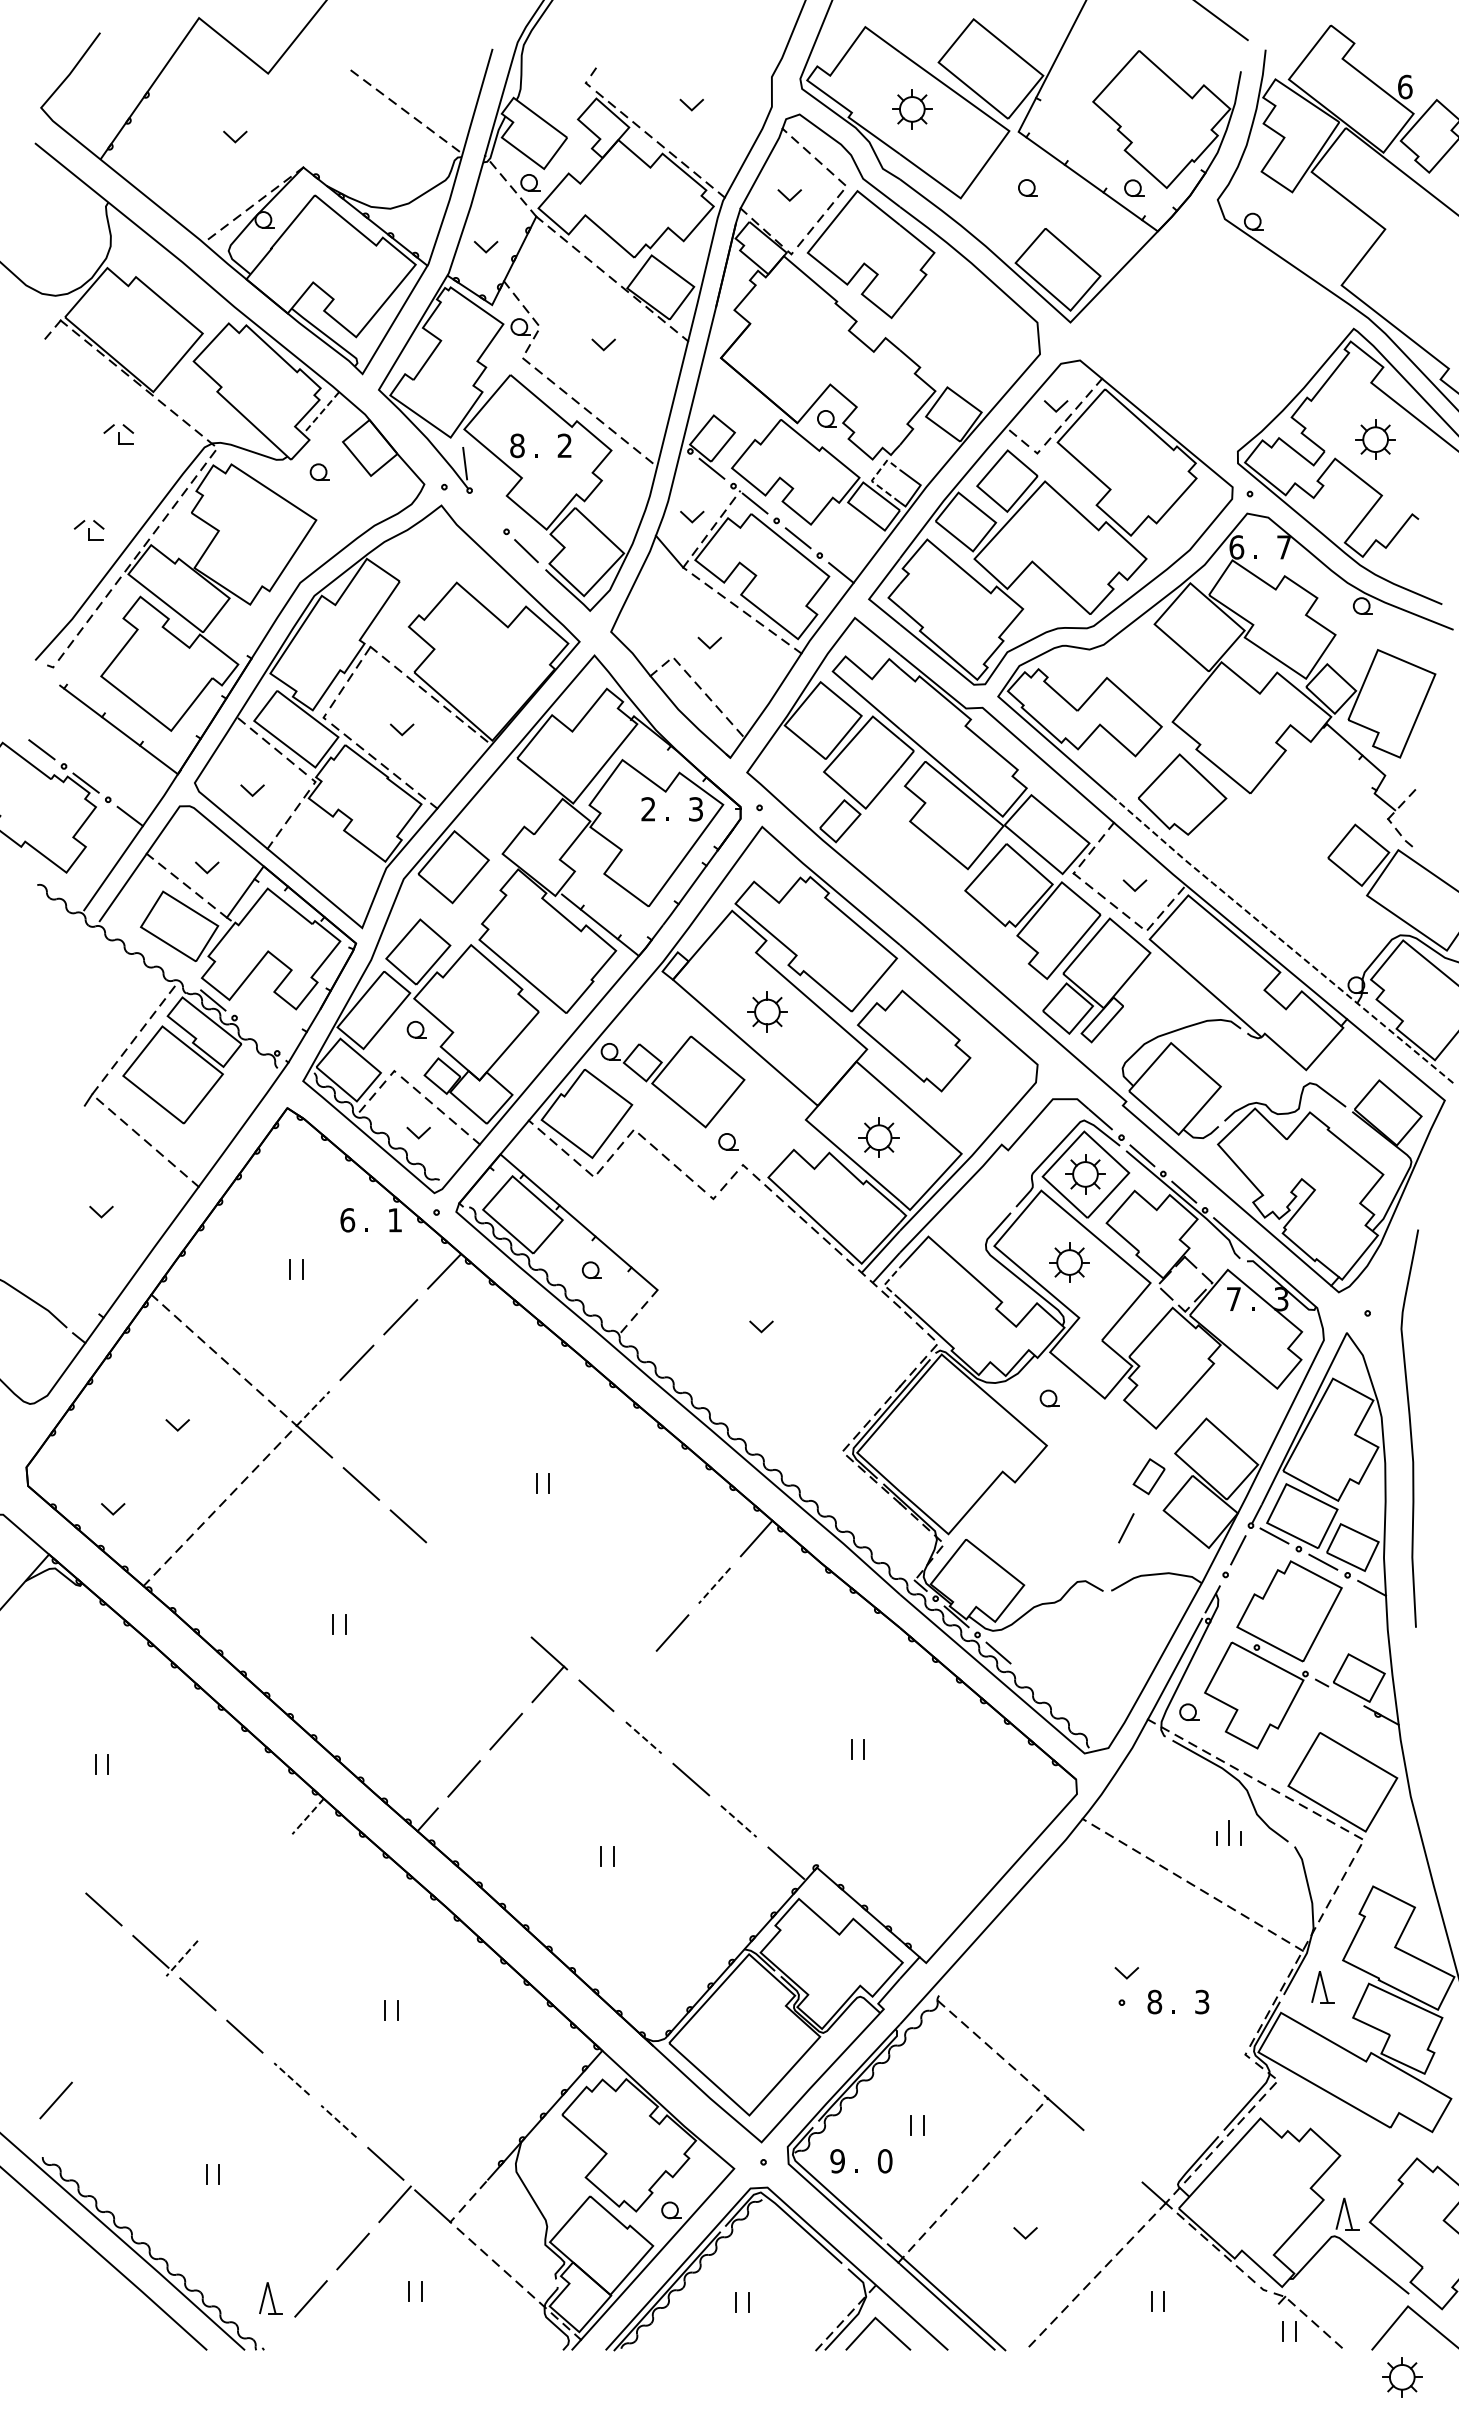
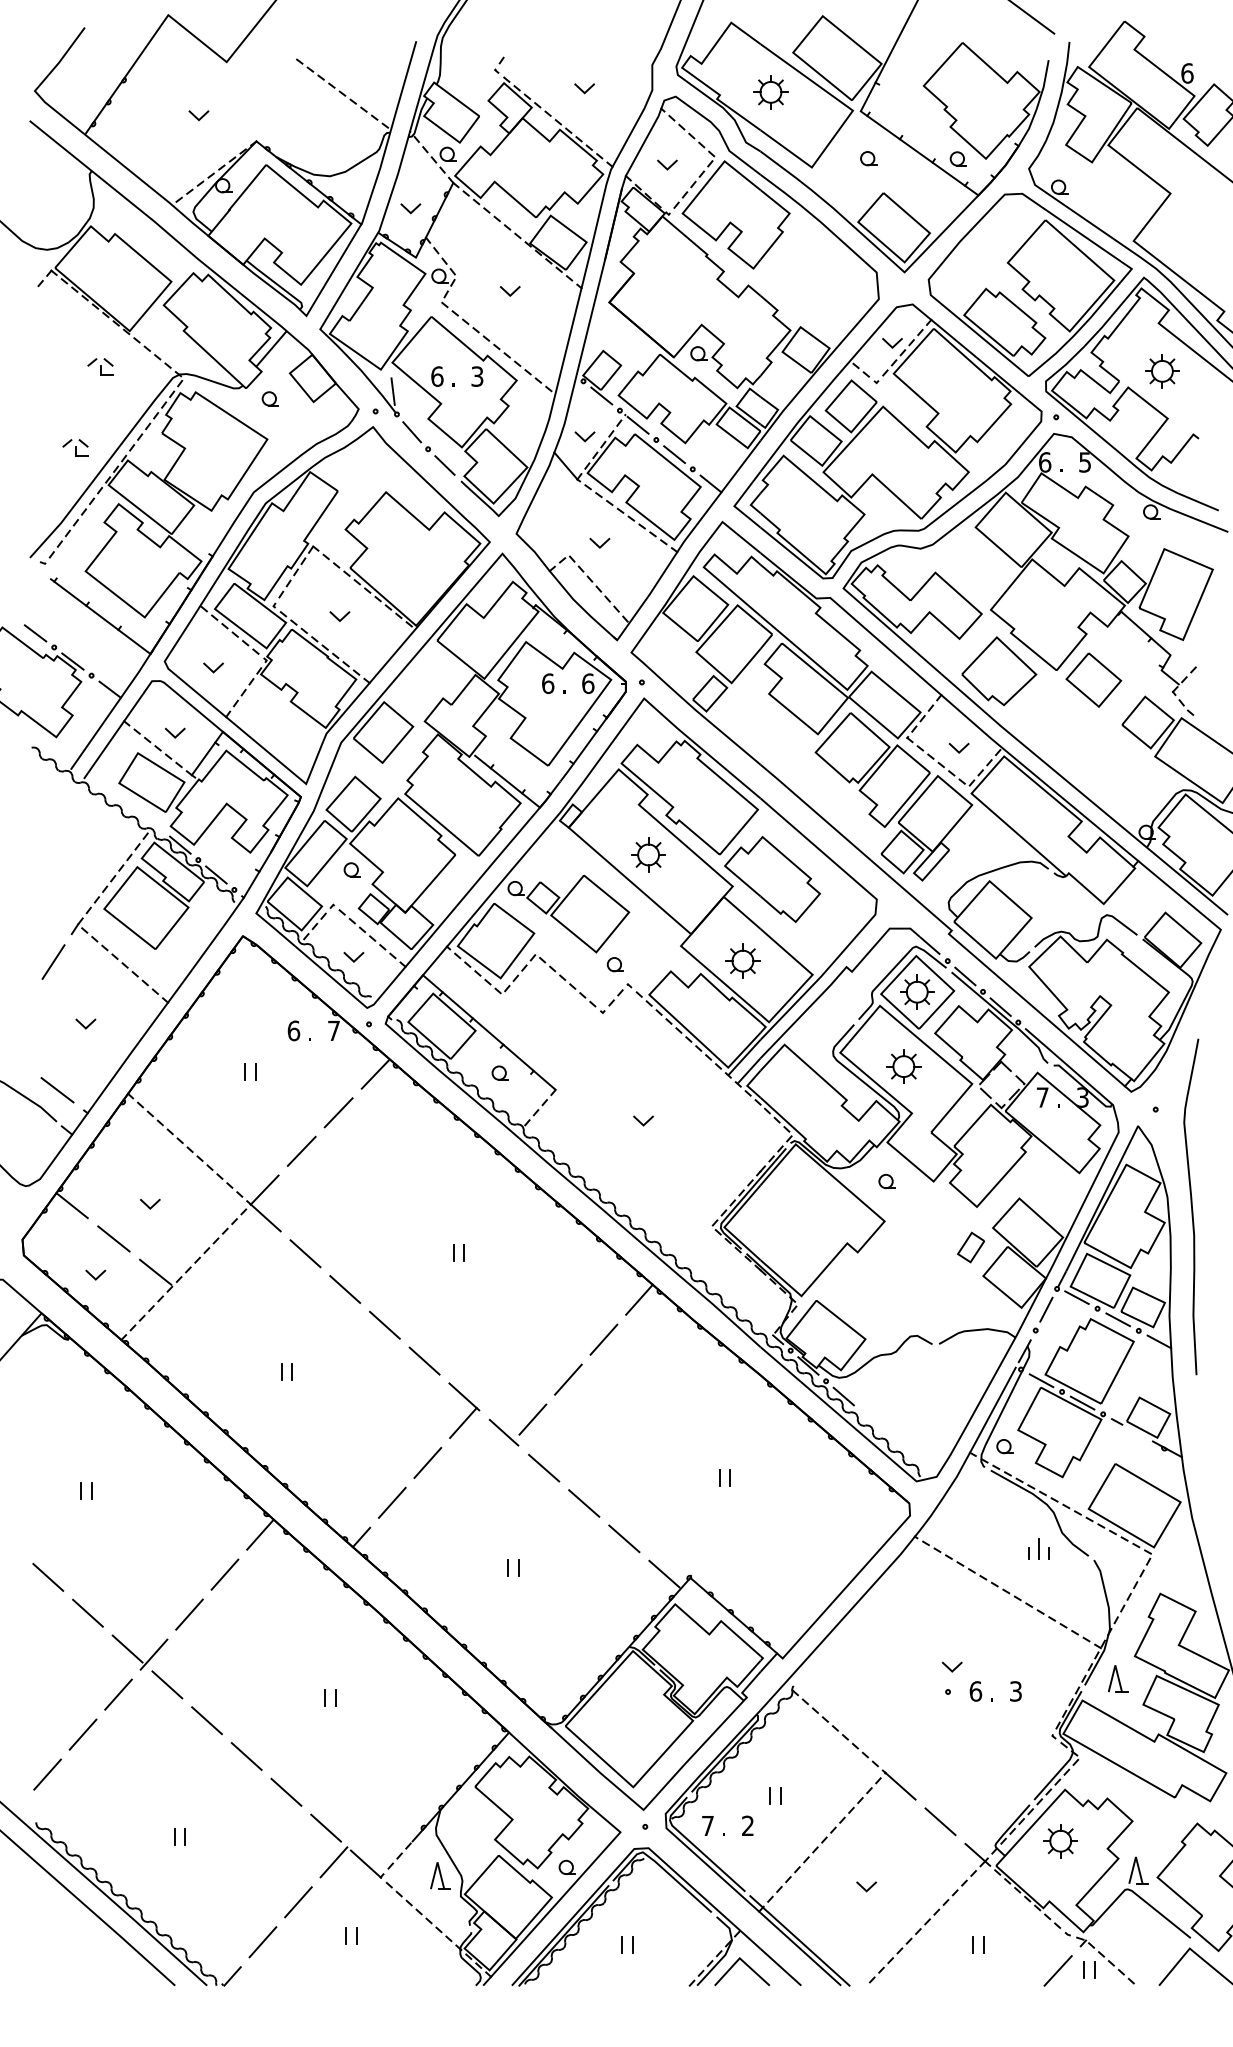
part: (1219, 337) -> (1030, 285), added
line: (321, 413) -> (271, 349), dashed -> solid
text: (517, 445) -> (437, 376), 8 -> 6
text: (564, 446) -> (477, 377), 2 -> 3
line: (874, 478) -> (739, 404), dashed -> solid
line: (487, 511) -> (412, 432), added
text: (1283, 547) -> (1084, 462), 7 -> 5
part: (1294, 804) -> (1093, 679), added
text: (648, 809) -> (548, 683), 2 -> 6
text: (695, 809) -> (587, 683), 3 -> 6
line: (1281, 940) -> (1082, 794), dashed -> solid
line: (255, 1035) -> (216, 874), added
line: (63, 1138) -> (53, 961), added
text: (394, 1220) -> (333, 1031), 1 -> 7
line: (884, 1284) -> (747, 1085), dashed -> solid
line: (67, 1290) -> (57, 1090), added
line: (313, 1408) -> (265, 1189), dashed -> solid
line: (84, 1426) -> (71, 1205), added
line: (134, 1466) -> (113, 1238), added
line: (183, 1505) -> (155, 1271), added
line: (1126, 1528) -> (951, 1291), removed
line: (455, 1568) -> (384, 1325), added
line: (714, 1585) -> (603, 1339), dashed -> solid
line: (502, 1610) -> (424, 1360), added
line: (1232, 1633) -> (1041, 1380), added
line: (1281, 1660) -> (1082, 1402), added
line: (630, 1680) -> (532, 1419), added
line: (643, 1737) -> (543, 1467), dashed -> solid
line: (308, 1816) -> (260, 1534), dashed -> solid
line: (738, 1821) -> (624, 1538), dashed -> solid
line: (265, 1863) -> (224, 1574), added
line: (56, 1867) -> (47, 1577), added
line: (223, 1910) -> (188, 1614), added
line: (182, 1958) -> (154, 1654), dashed -> solid
text: (1154, 2001) -> (975, 1690), 8 -> 6
line: (139, 2005) -> (118, 1694), added
line: (97, 2052) -> (82, 1734), added
line: (291, 2079) -> (246, 1756), dashed -> solid
line: (338, 2121) -> (286, 1792), dashed -> solid
line: (1112, 2156) -> (940, 1821), added
text: (837, 2161) -> (707, 1826), 9 -> 7
text: (884, 2161) -> (747, 1826), 0 -> 2
part: (270, 2298) -> (439, 1876), moved
line: (1252, 2332) -> (1058, 1970), added
line: (274, 2339) -> (232, 1976), added
part: (1402, 2377) -> (1060, 1841), moved

